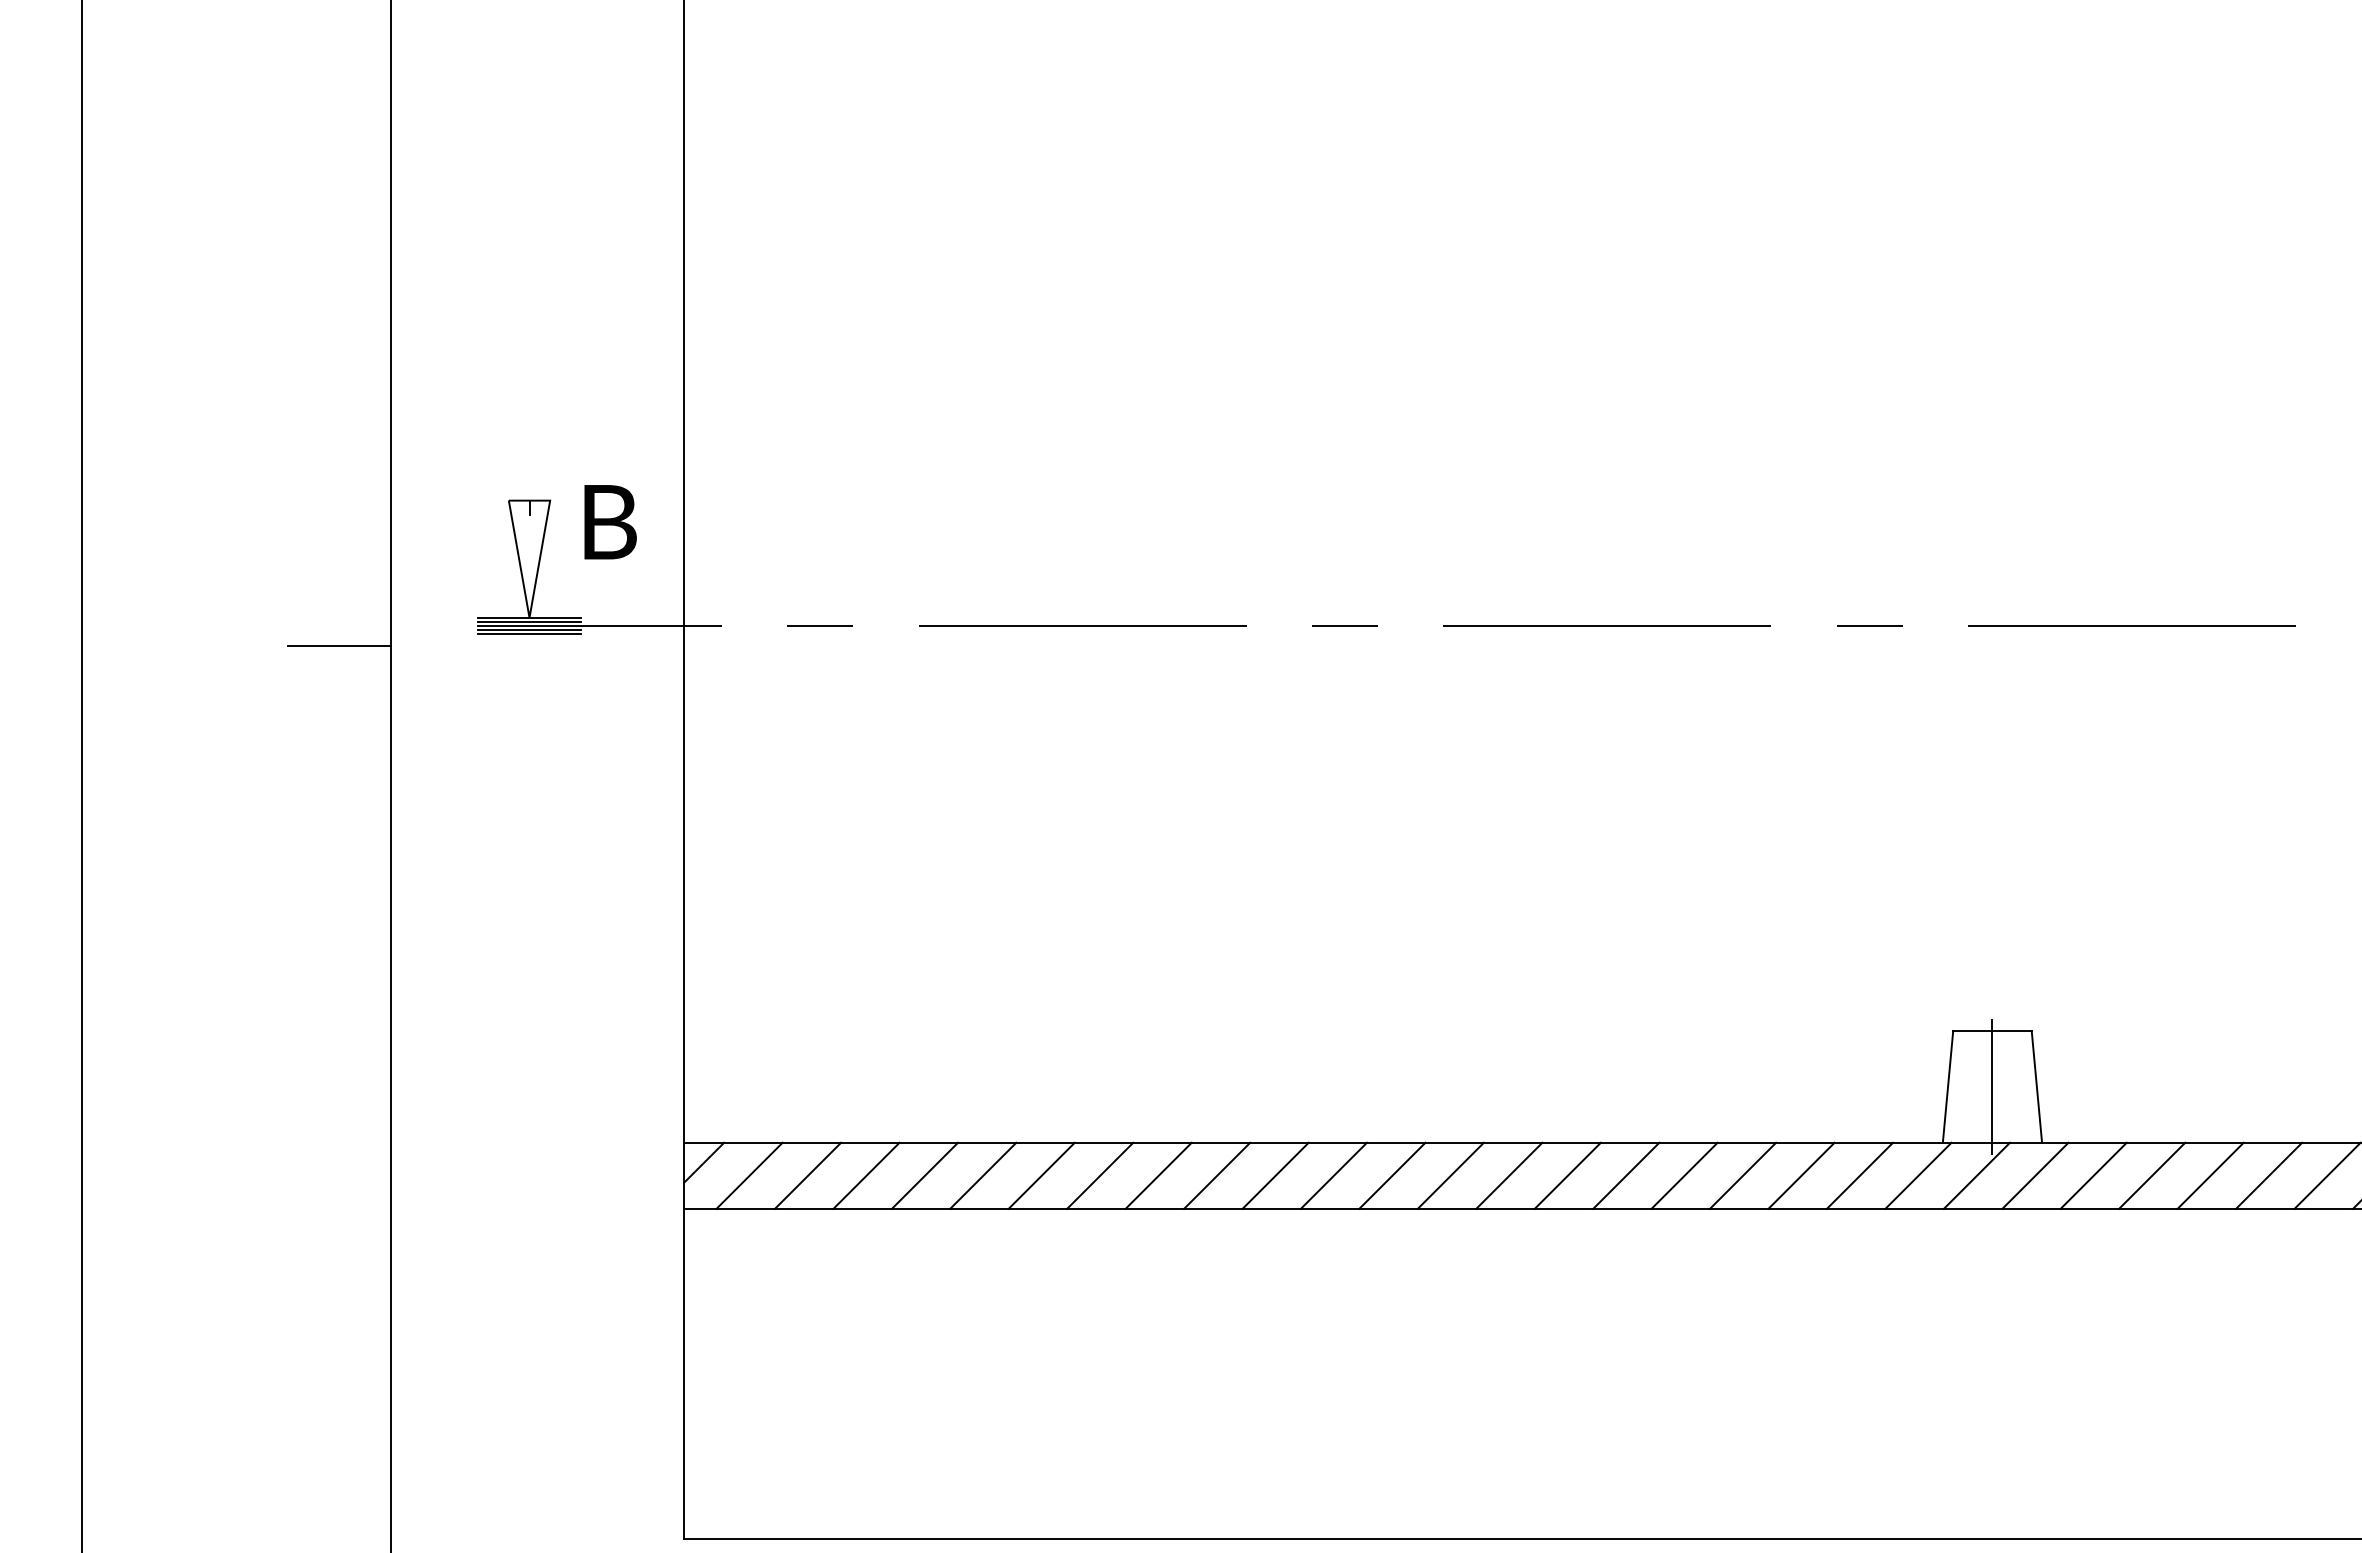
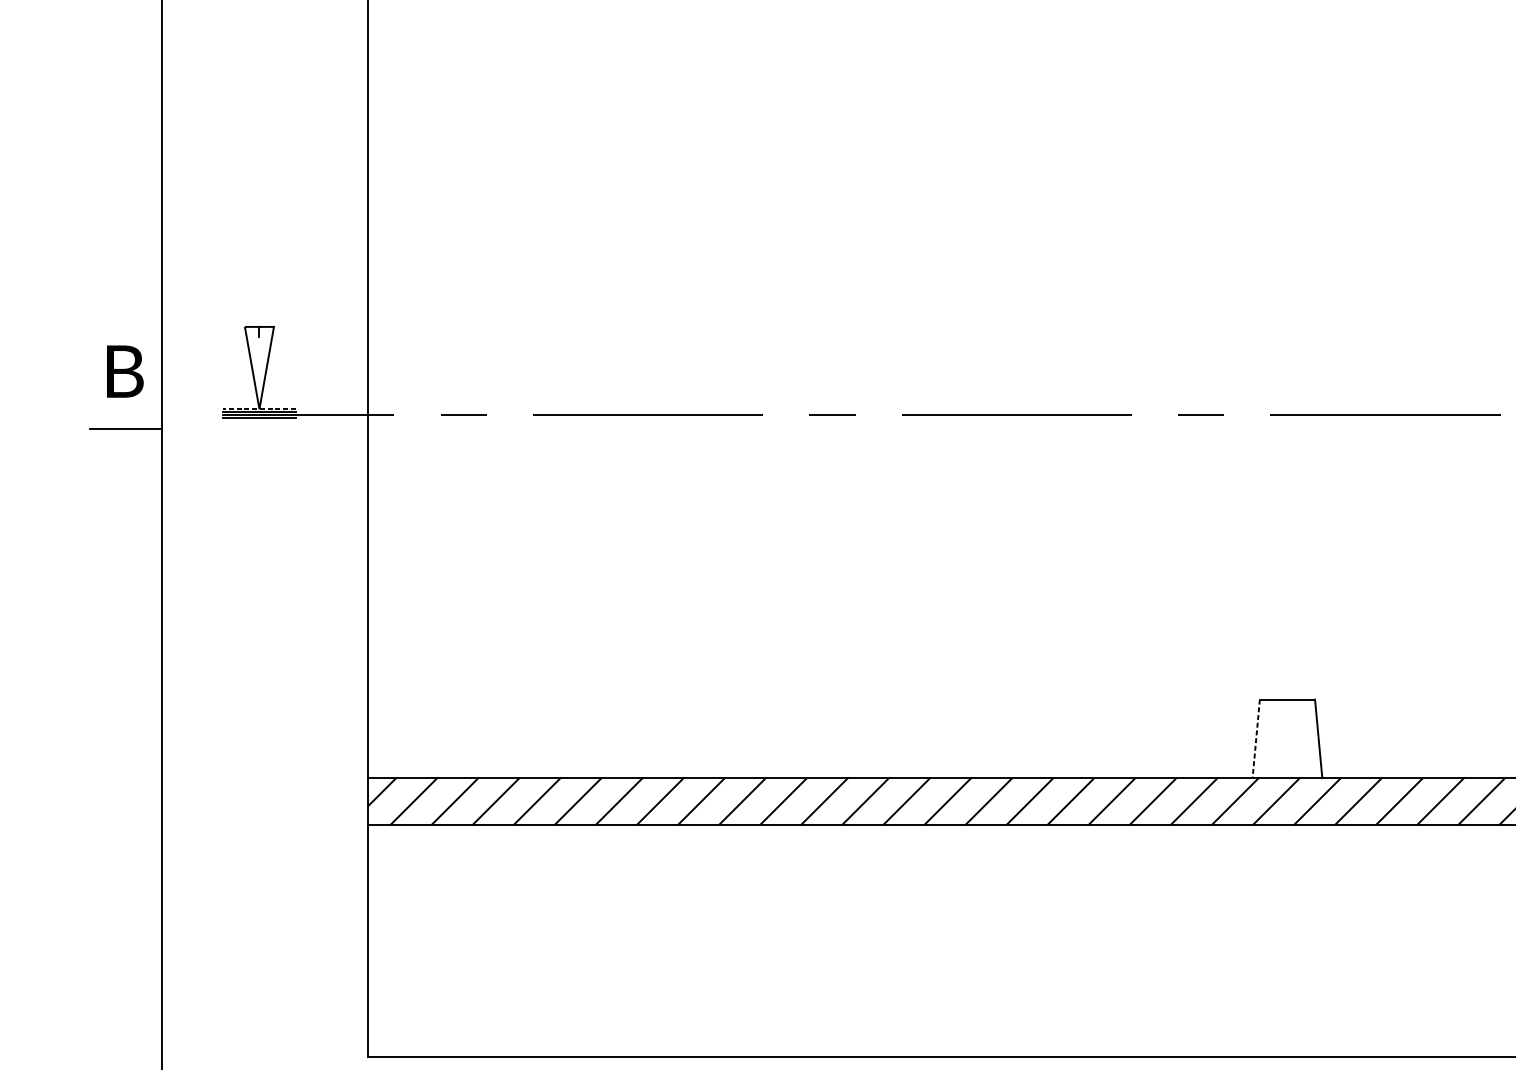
text: (610, 522) -> (125, 371), moved
line: (529, 617) -> (259, 409), solid -> dashed
line: (529, 634) -> (259, 420), removed
line: (1992, 1086) -> (1287, 738), removed
line: (1947, 1087) -> (1255, 739), solid -> dashed

